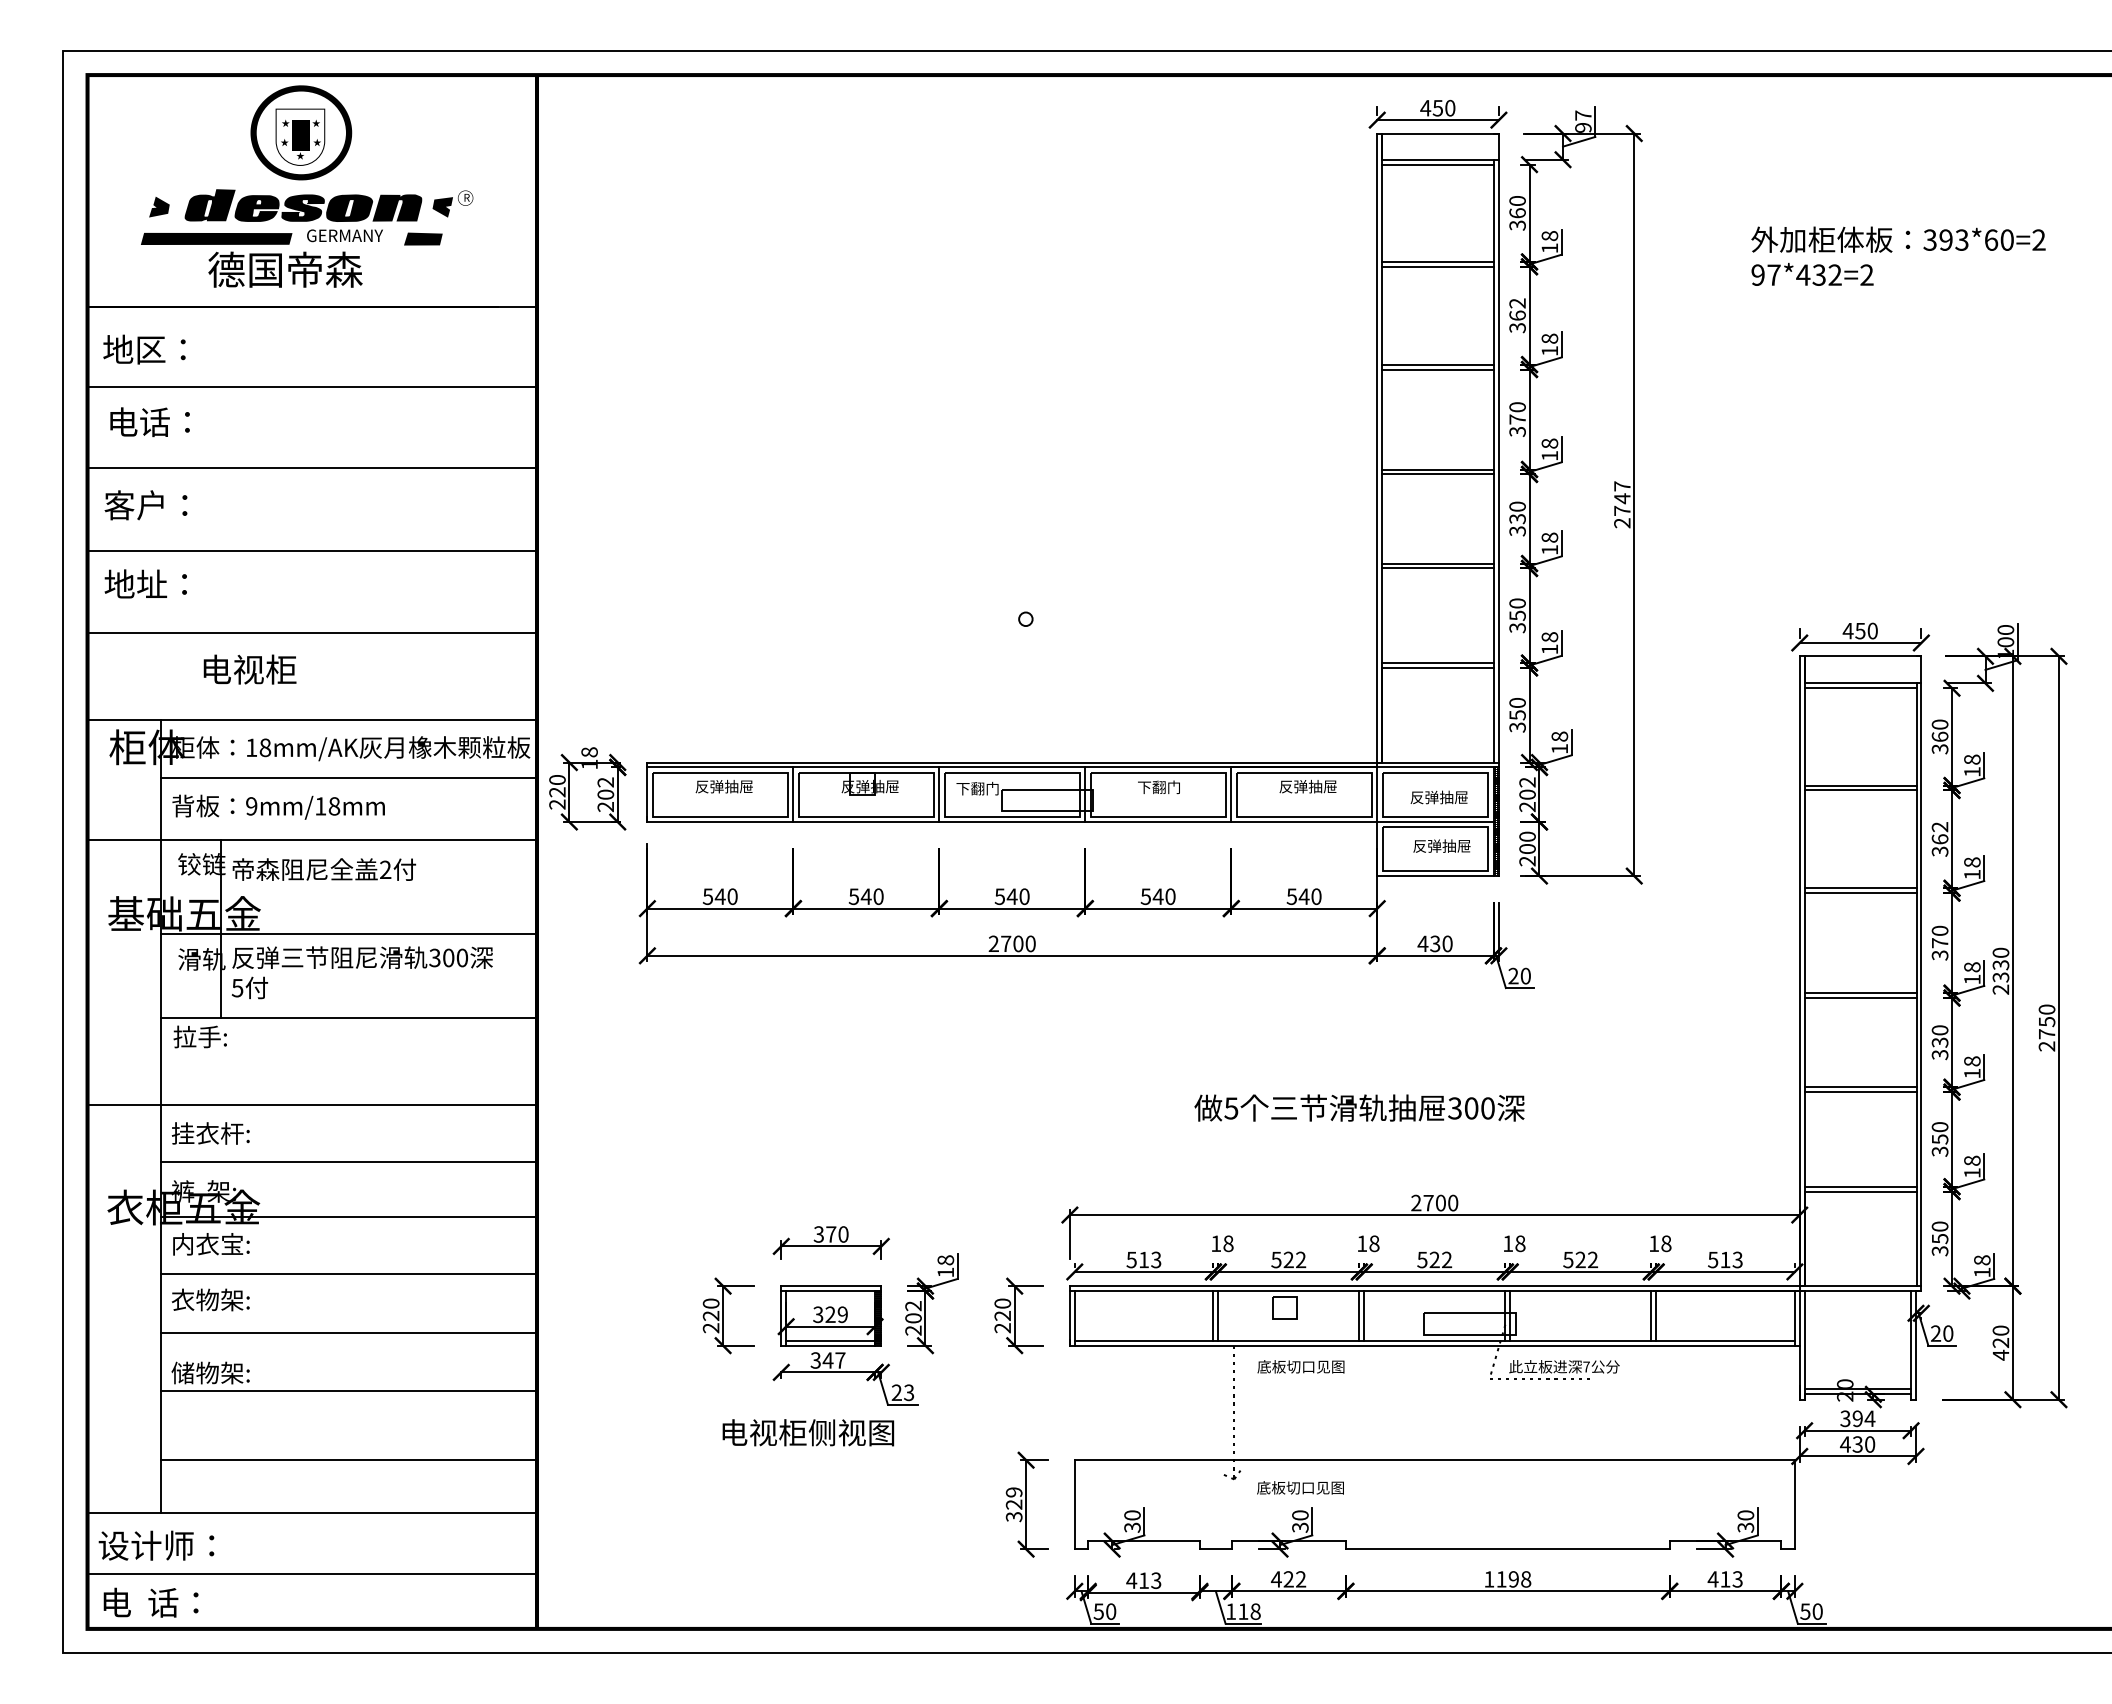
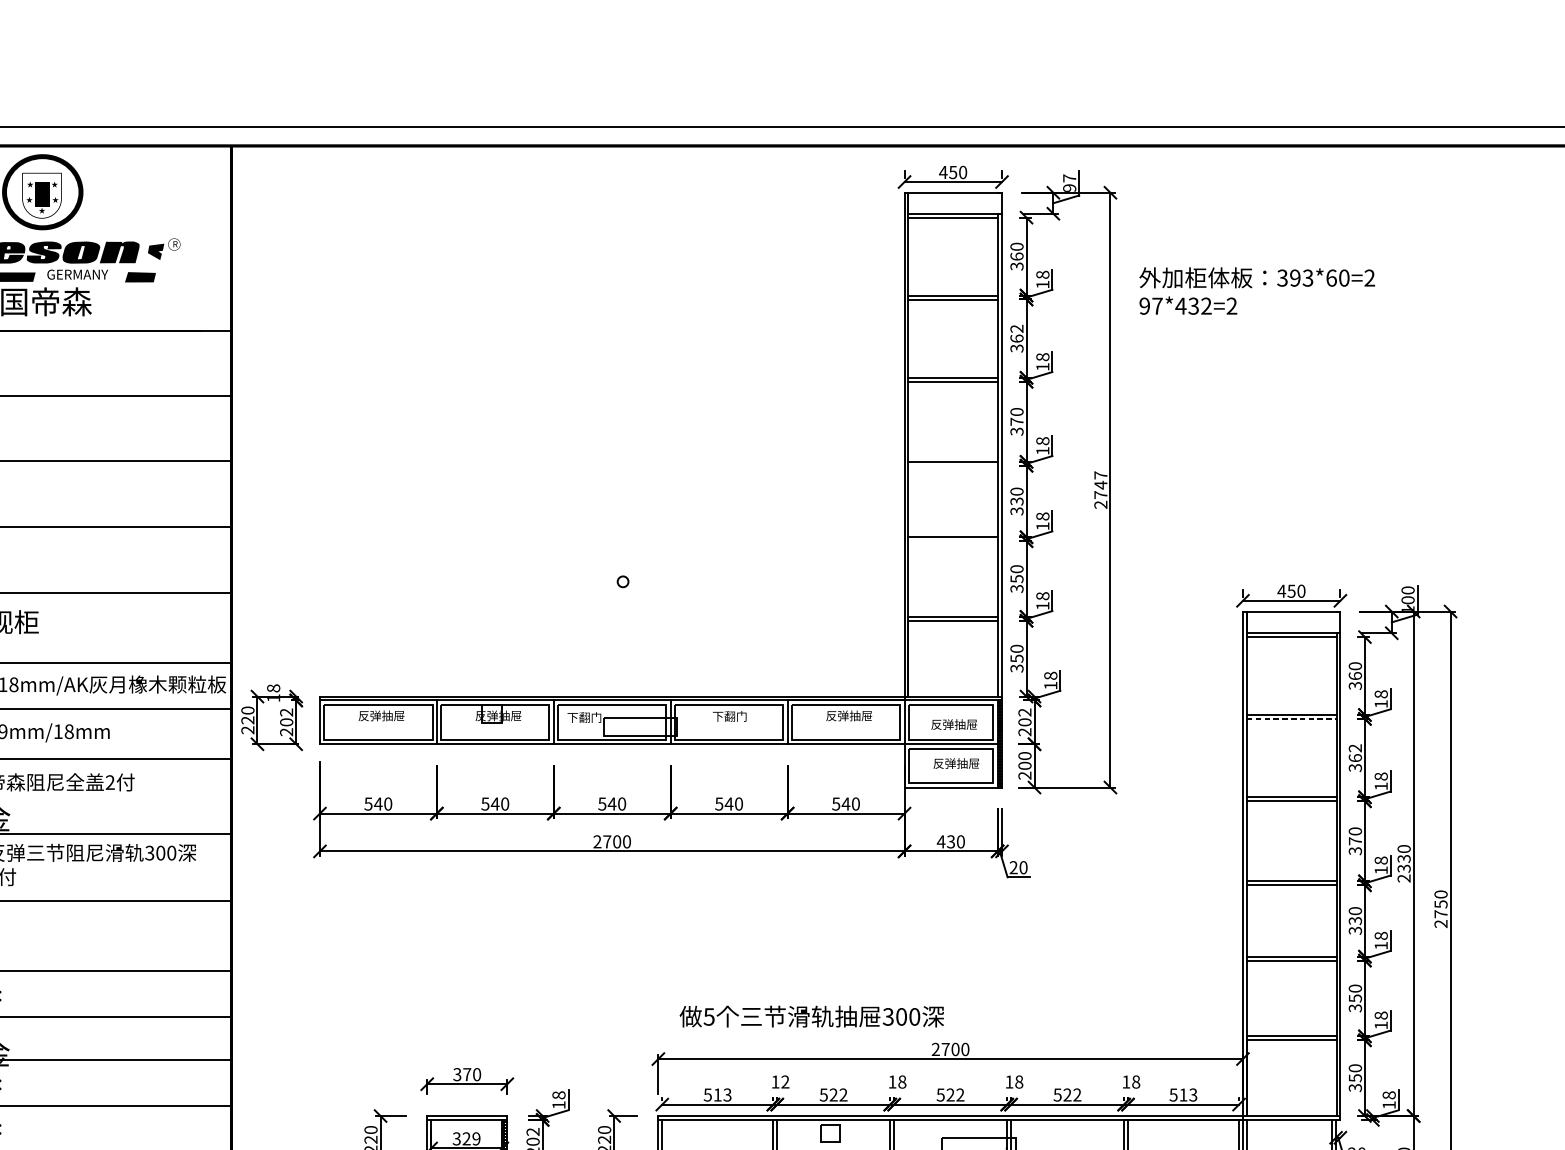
text: (1898, 255) -> (1257, 290), moved
line: (1438, 474) -> (953, 465), removed
line: (1438, 568) -> (953, 541), removed
line: (1860, 790) -> (1291, 718), solid -> dashed
text: (1359, 1107) -> (811, 1016), moved
text: (1228, 1243) -> (785, 1081), 18 -> 12

